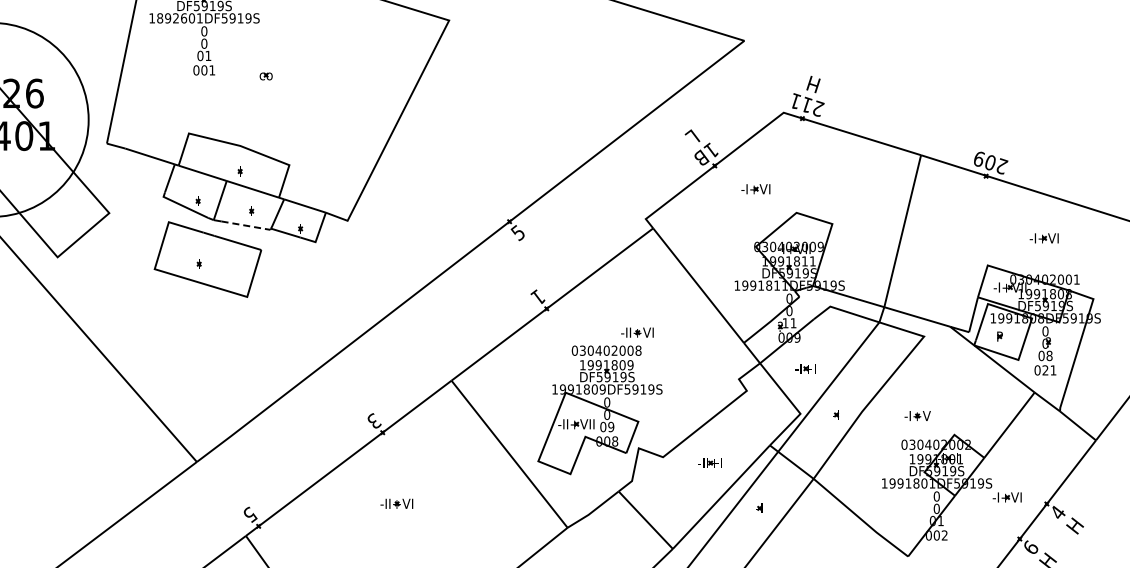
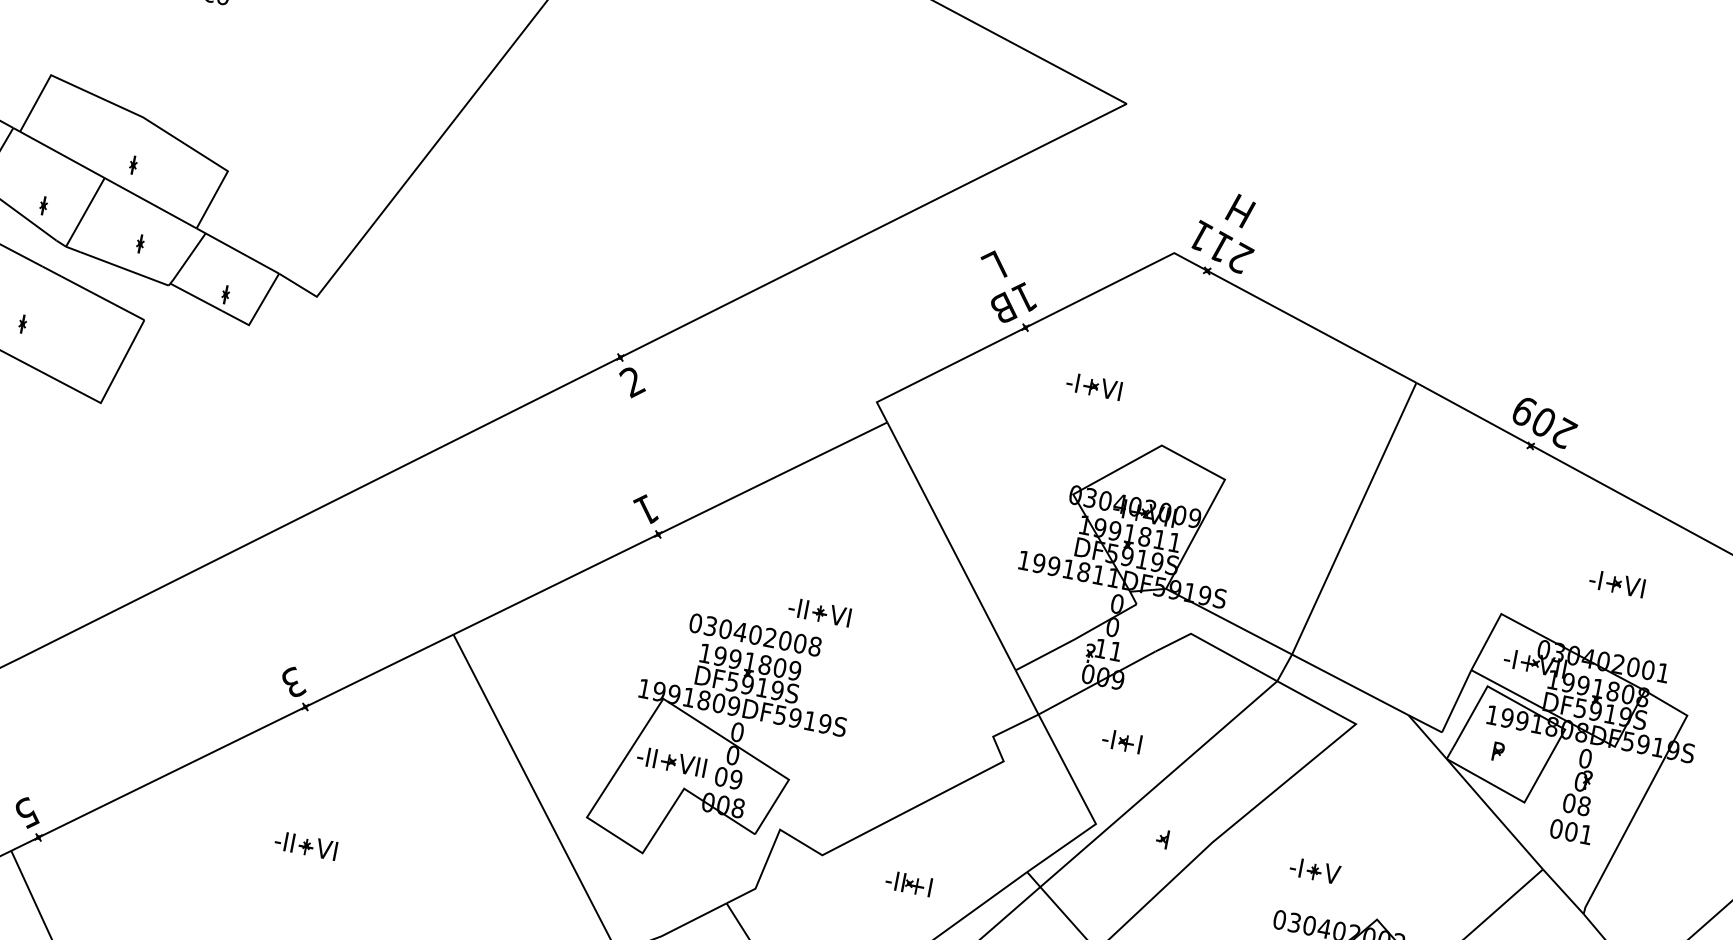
line: (245, 225) -> (123, 268), dashed -> solid
text: (517, 233) -> (630, 382), 5 -> 2
text: (1045, 370) -> (1571, 832), 021 -> 001

